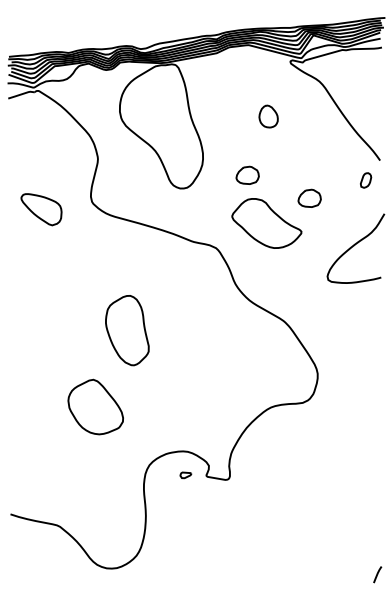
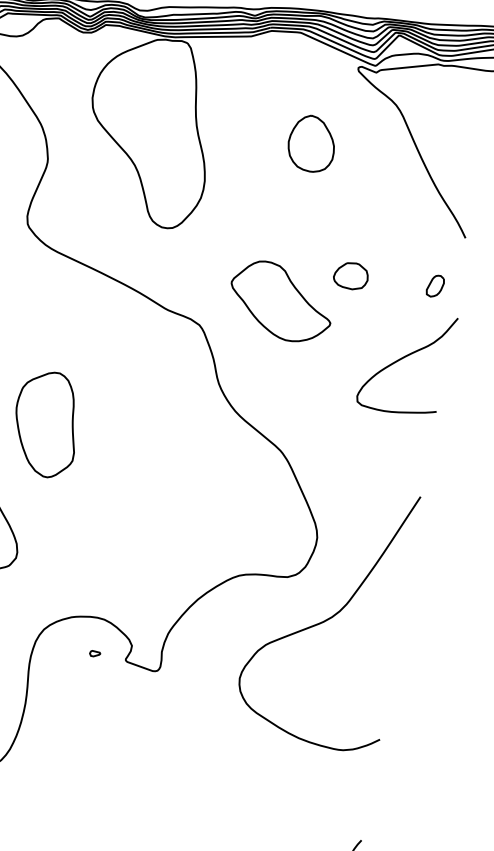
part: (268, 116) -> (311, 143), size x1.67
part: (247, 174) -> (265, 224), removed
part: (366, 180) -> (436, 286), moved
curve: (334, 424) -> (328, 617), added
part: (185, 475) -> (94, 654), size x0.62

